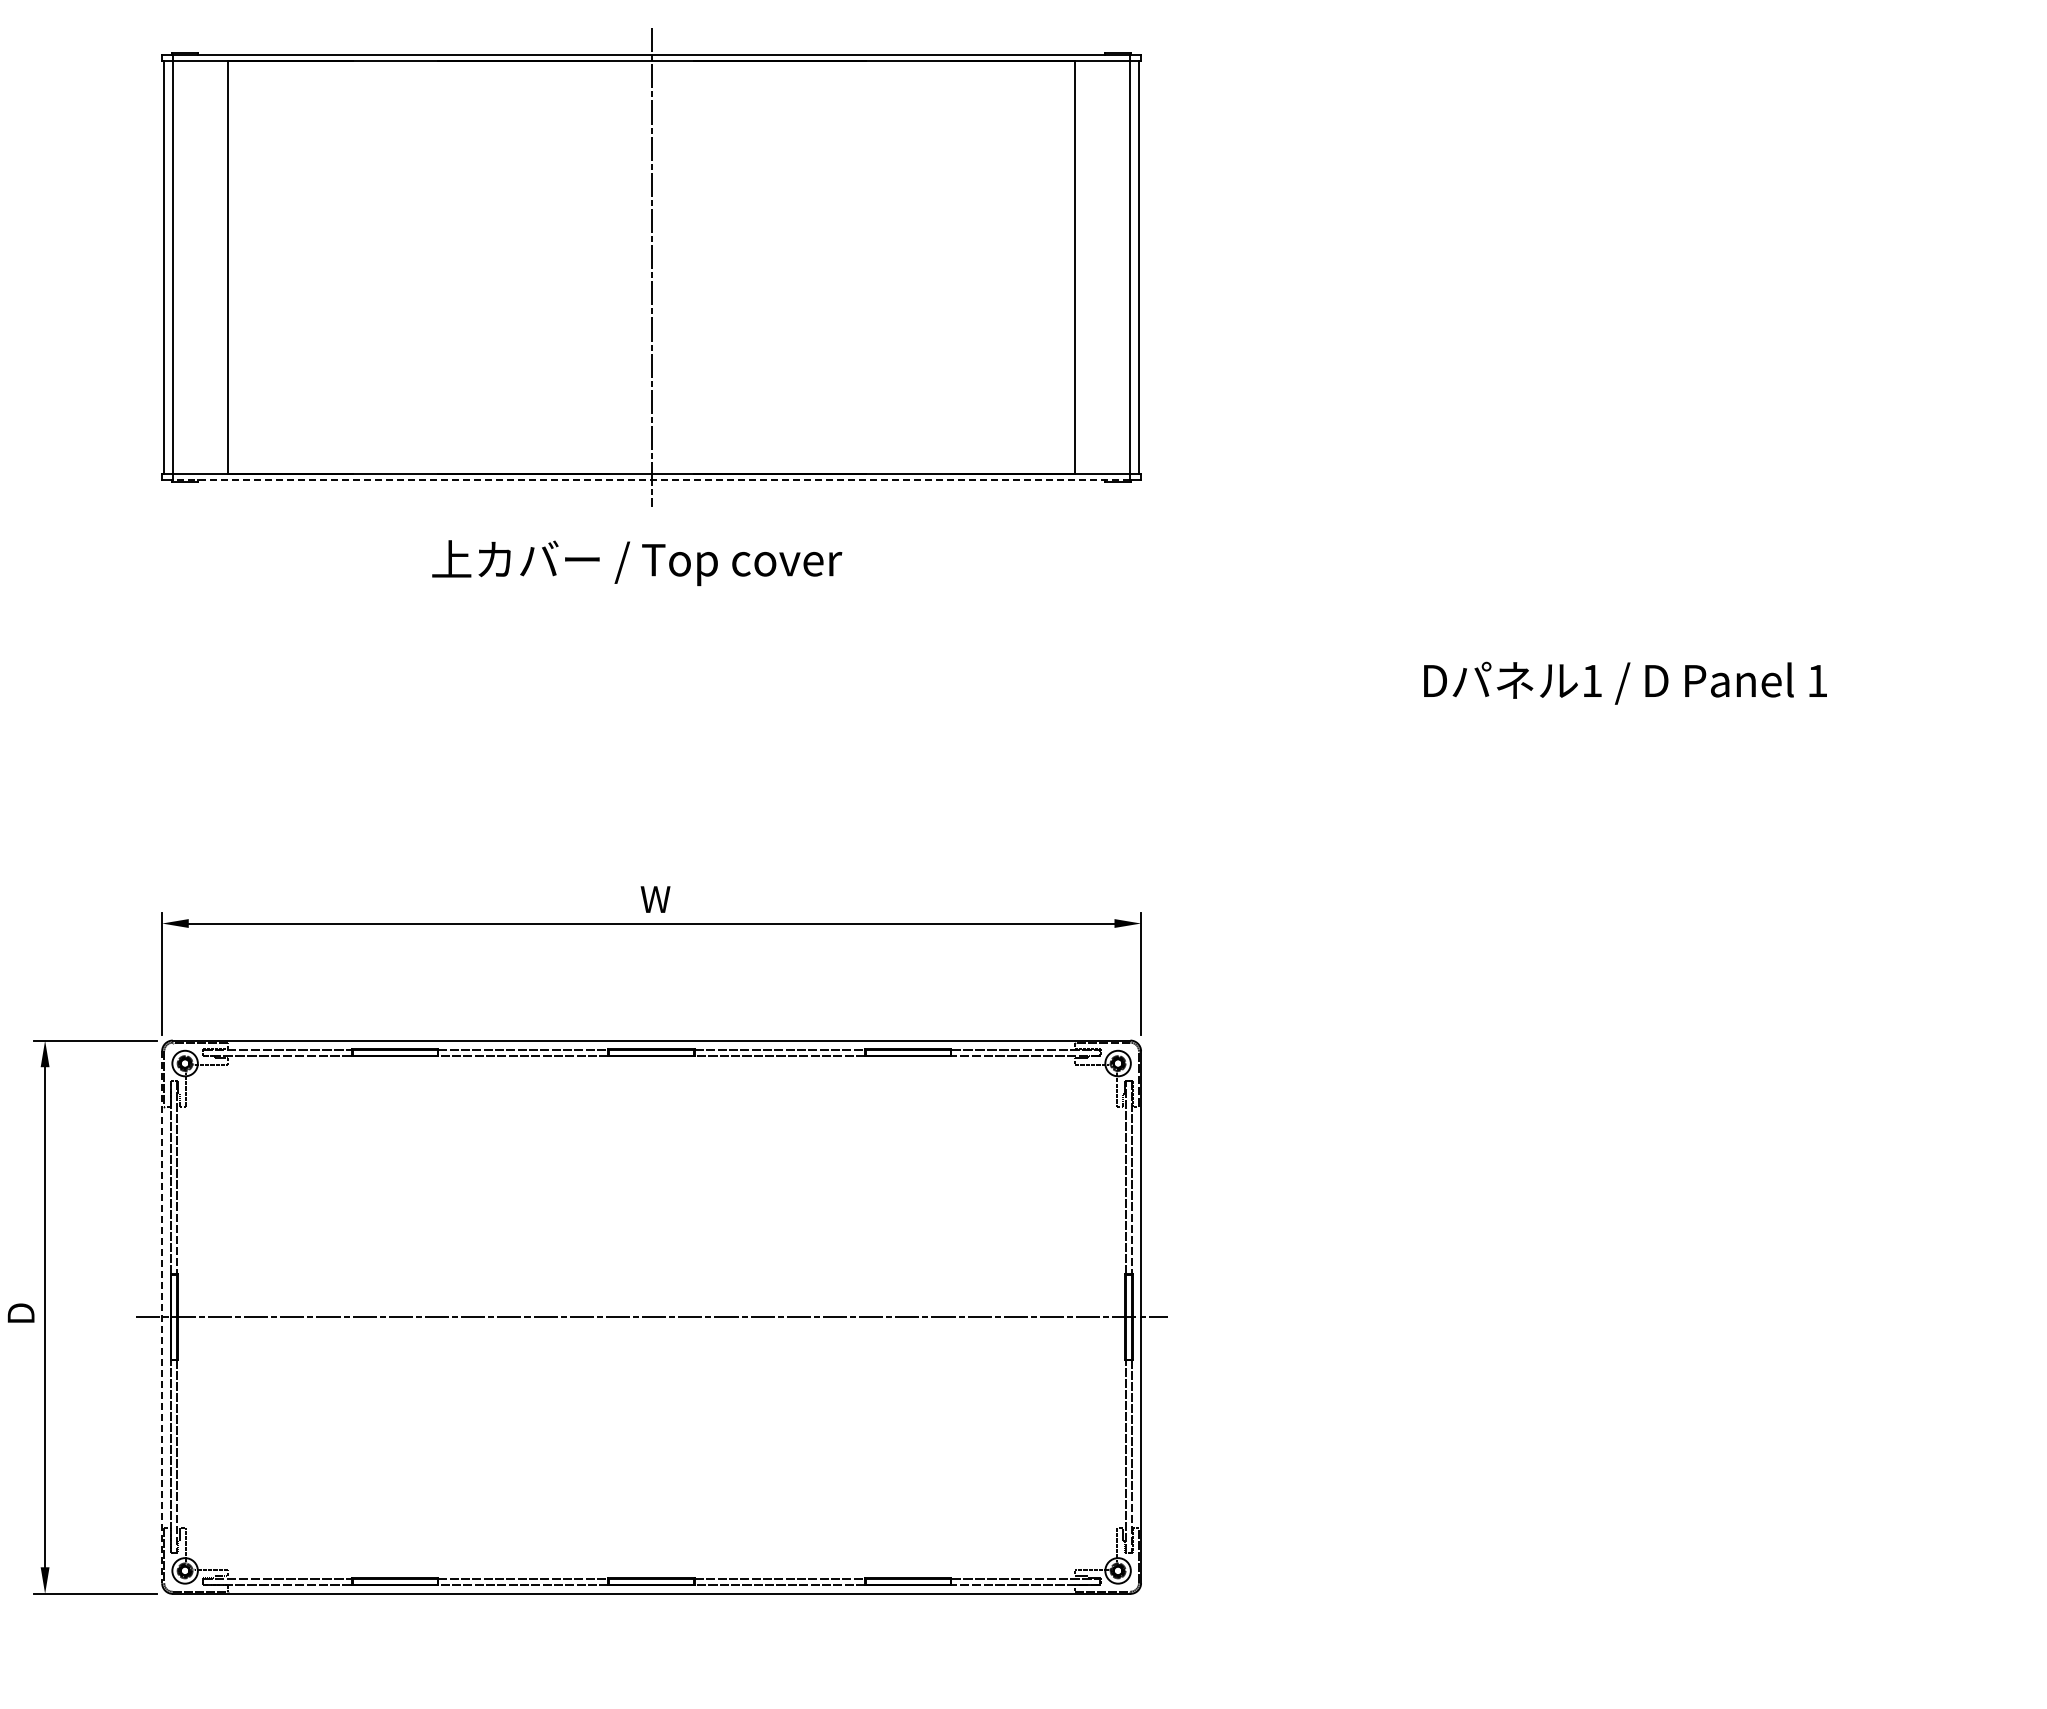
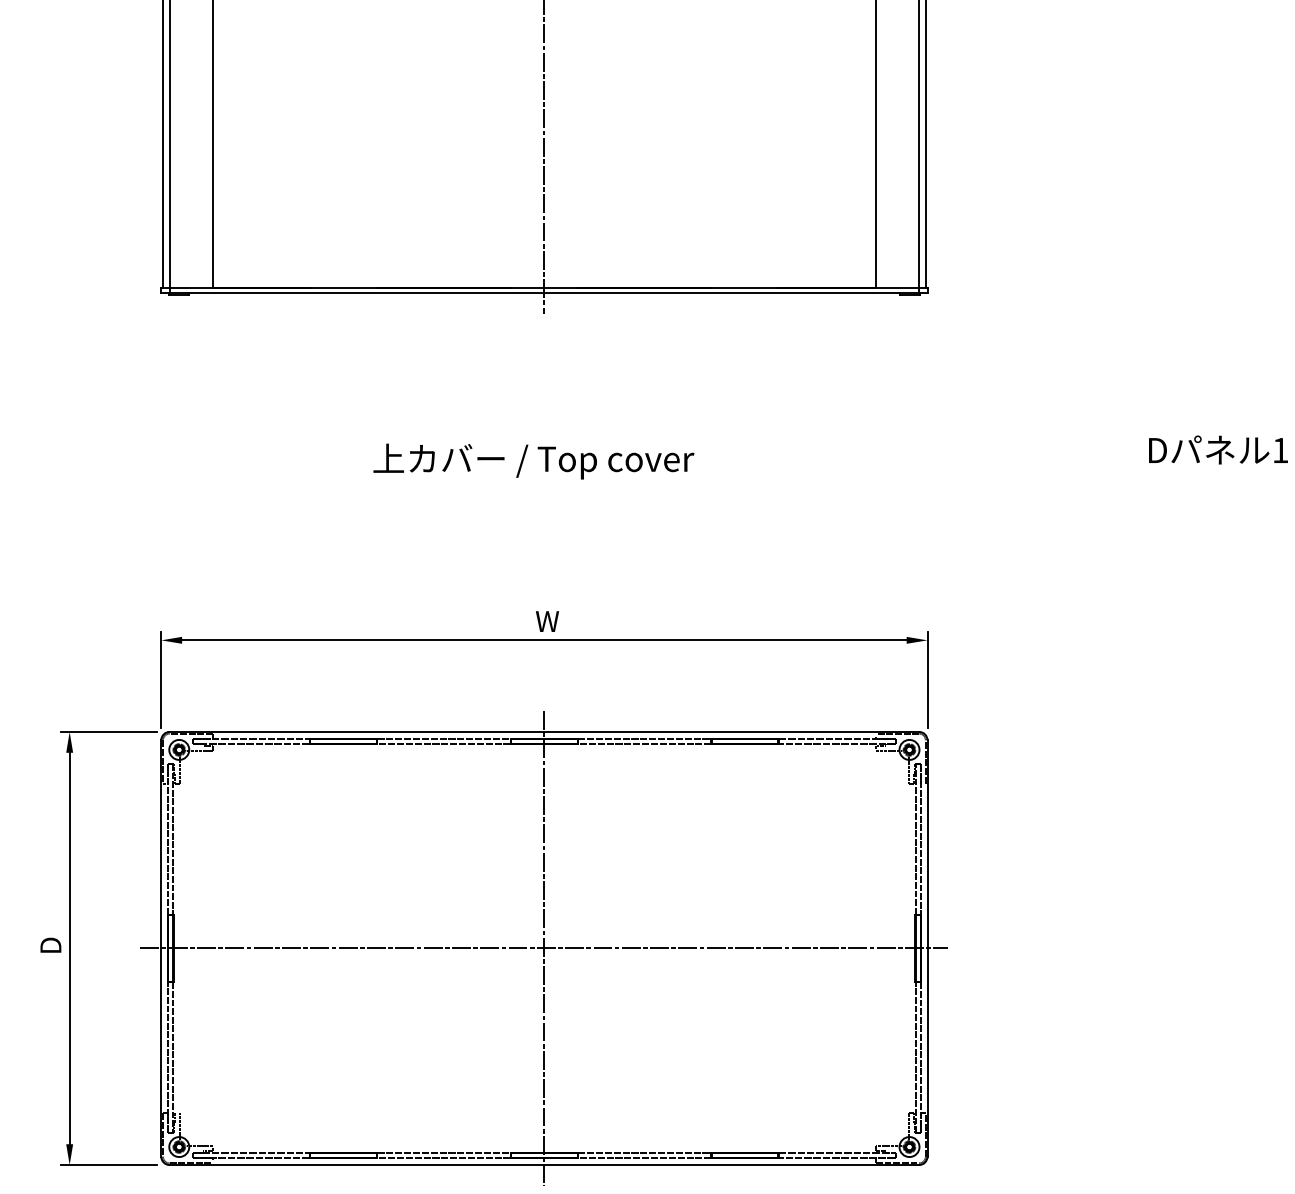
line: (651, 480) -> (544, 293), dashed -> solid
text: (637, 563) -> (534, 461), moved
line: (651, 1316) -> (544, 947), added
line: (162, 1317) -> (161, 948), dashed -> solid

